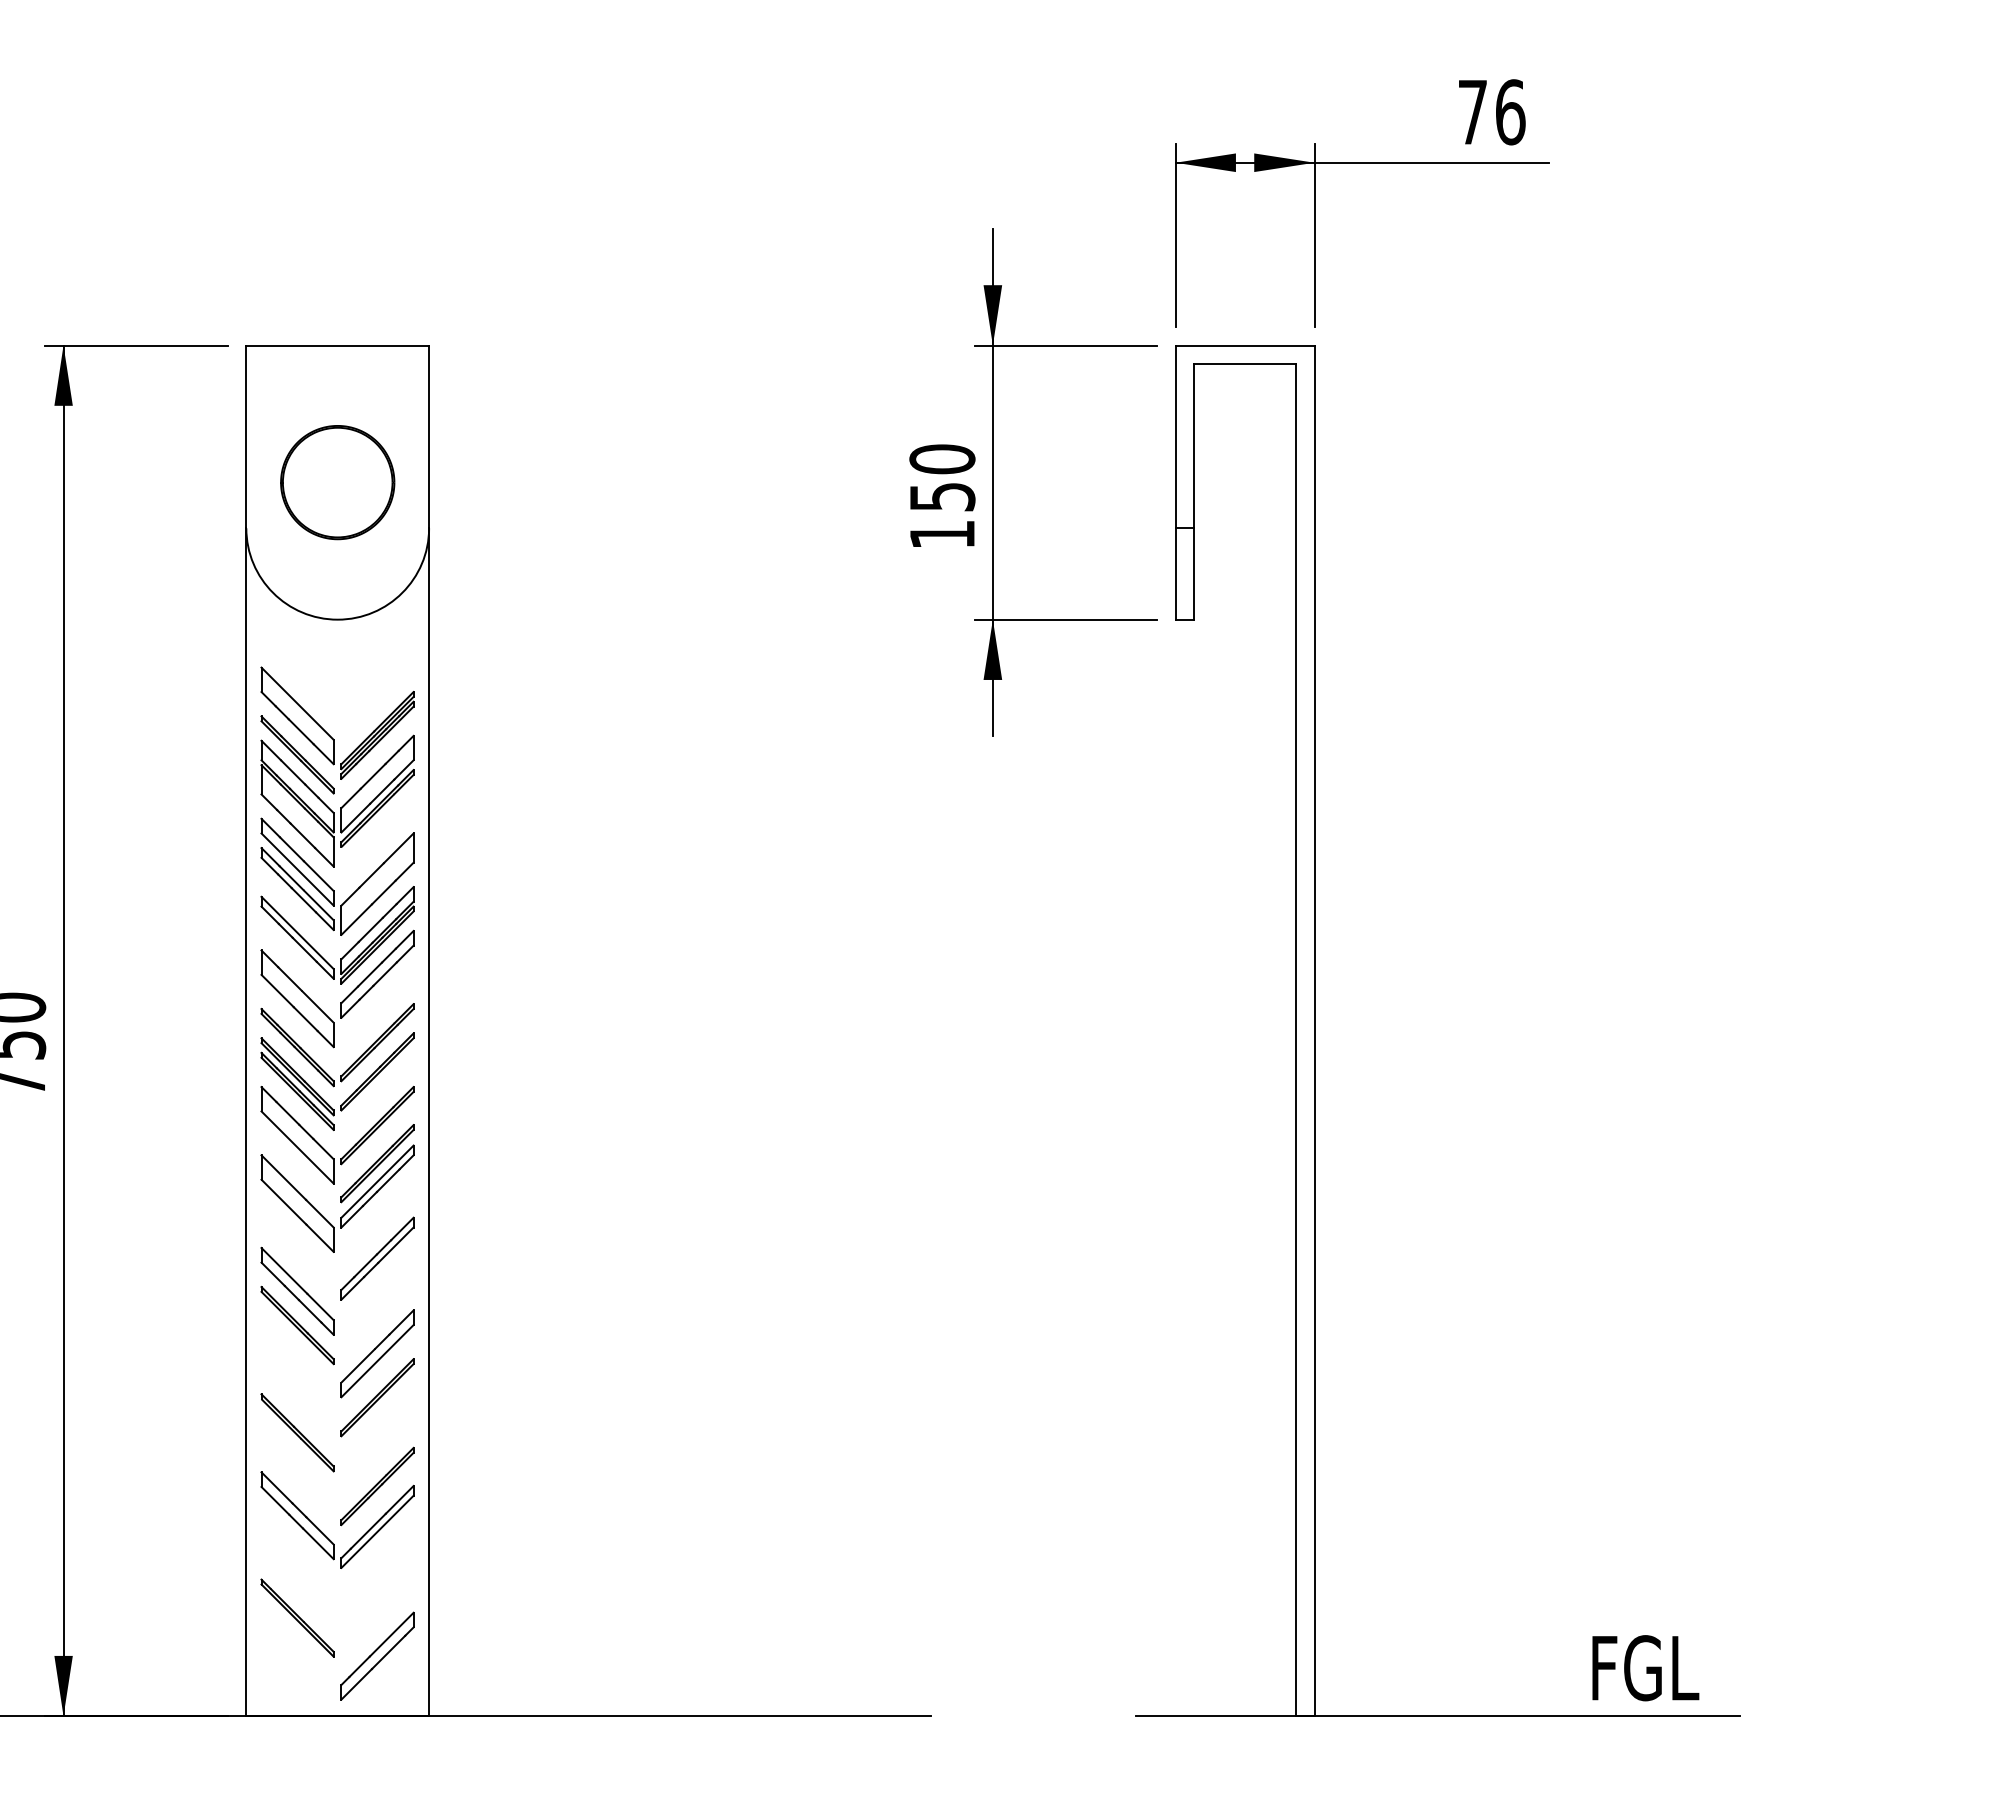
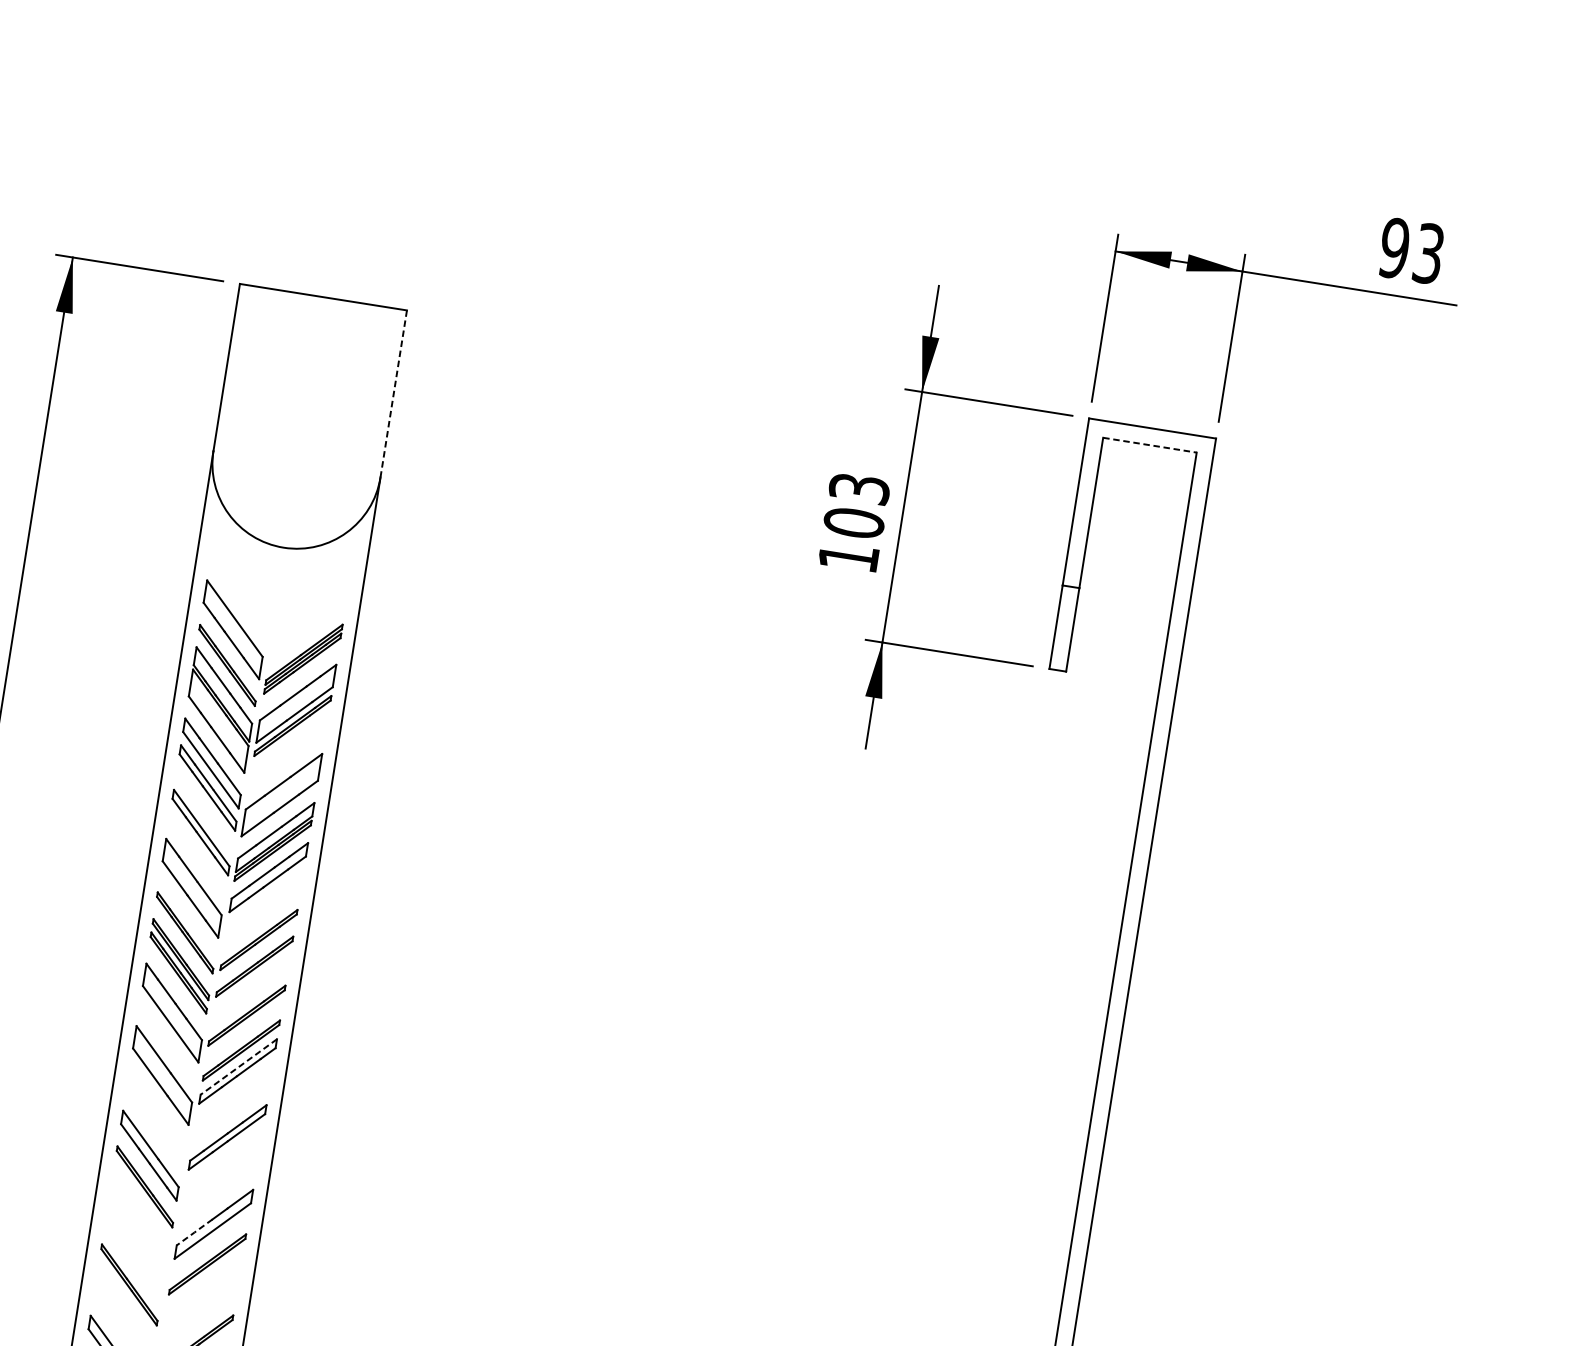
text: (1491, 112) -> (1411, 251), 76 -> 93
line: (1245, 363) -> (1150, 444), solid -> dashed
line: (429, 437) -> (394, 394), solid -> dashed
text: (942, 477) -> (857, 505), 150 -> 103
part: (337, 482) -> (303, 422), removed
line: (377, 1182) -> (238, 1067), solid -> dashed
line: (358, 1365) -> (194, 1232), solid -> dashed

